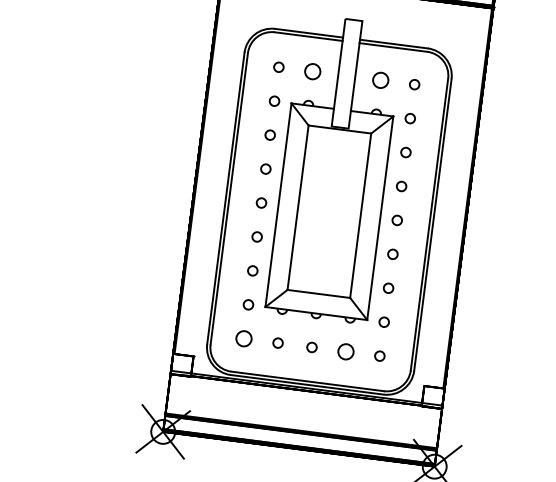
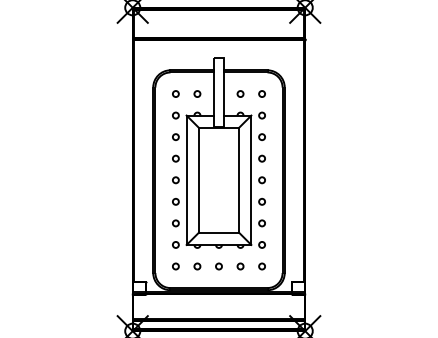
circle: (313, 70) -> (197, 93), size x0.62
circle: (380, 79) -> (240, 93), size x0.62
circle: (243, 338) -> (175, 266), size x0.62
circle: (345, 351) -> (240, 266), size x0.62

